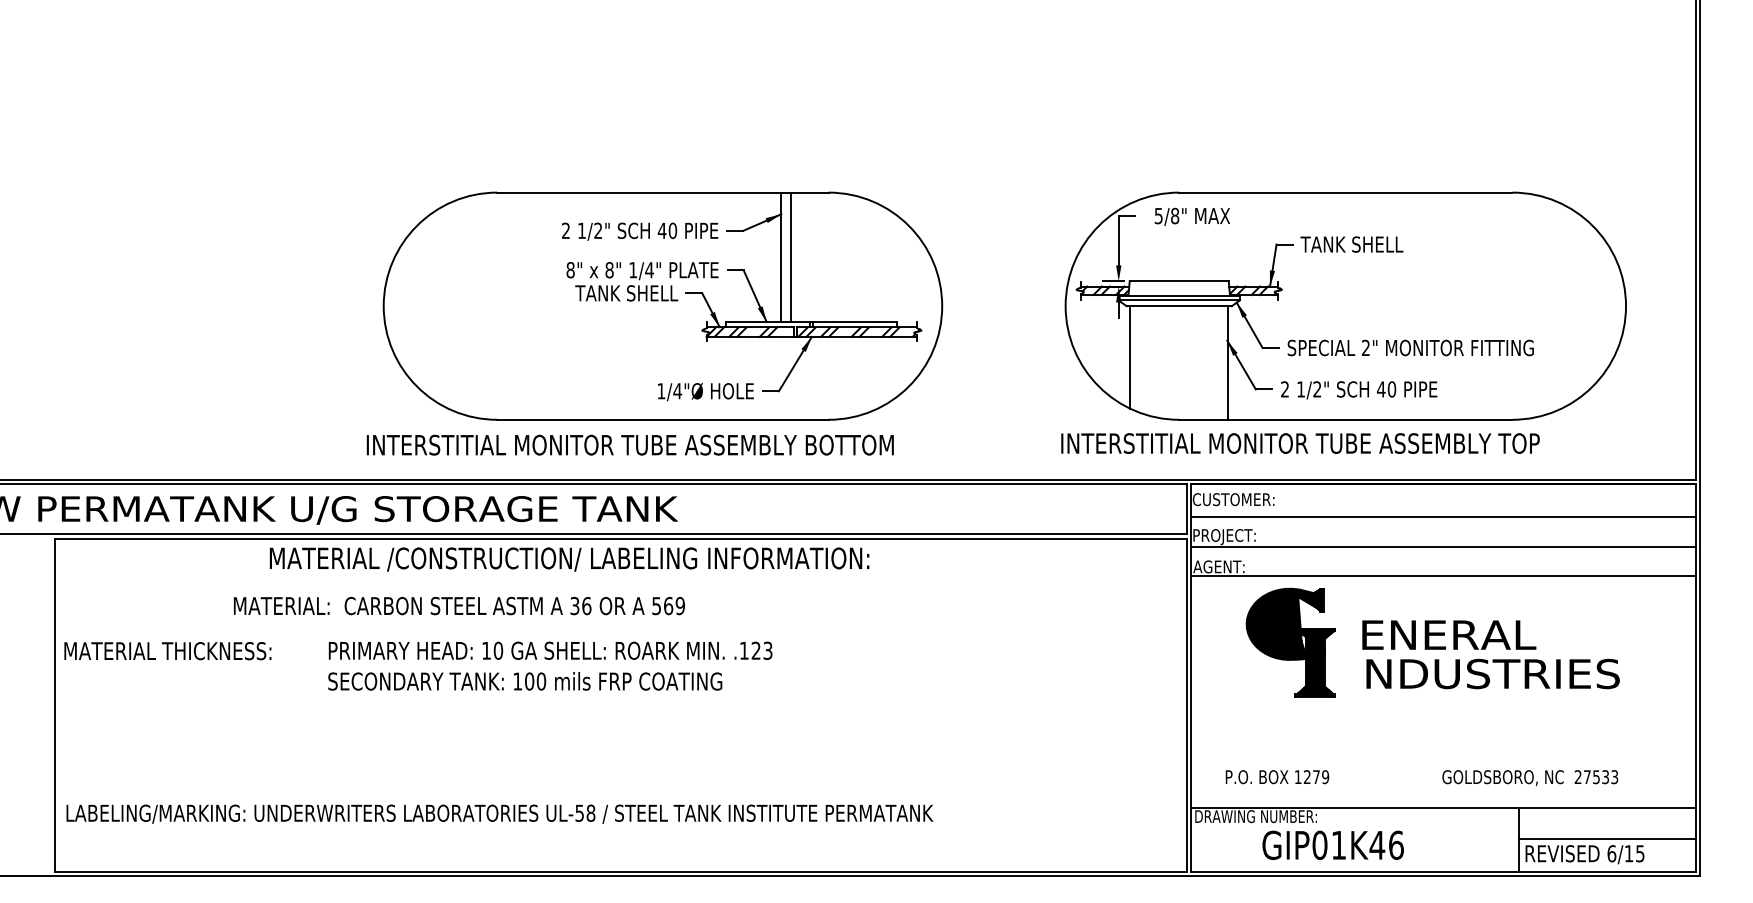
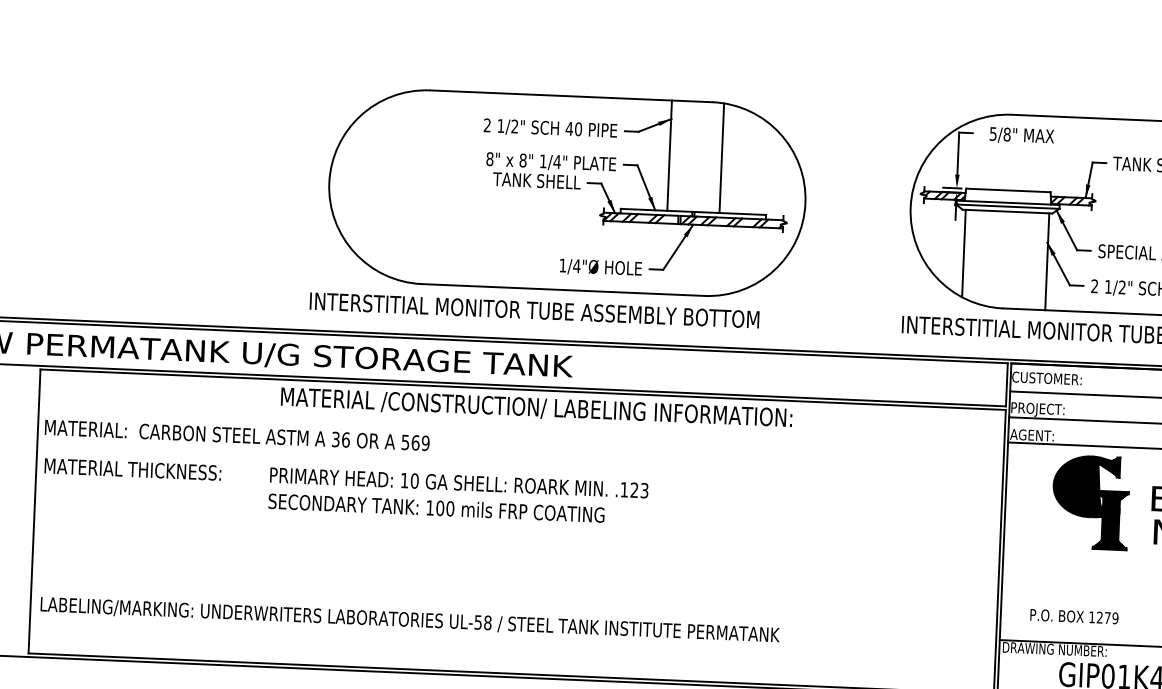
line: (791, 257) -> (722, 158), moved
text: (569, 559) -> (536, 408), moved
text: (459, 606) -> (237, 435), moved

